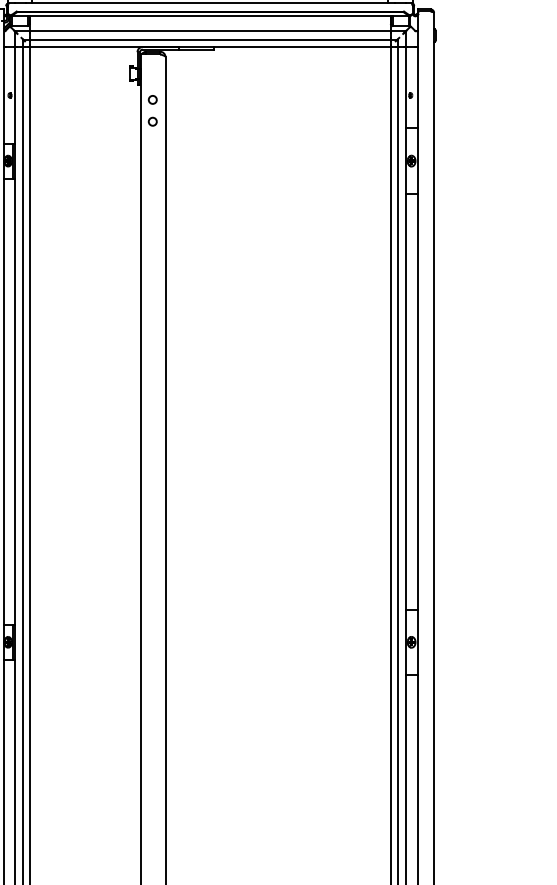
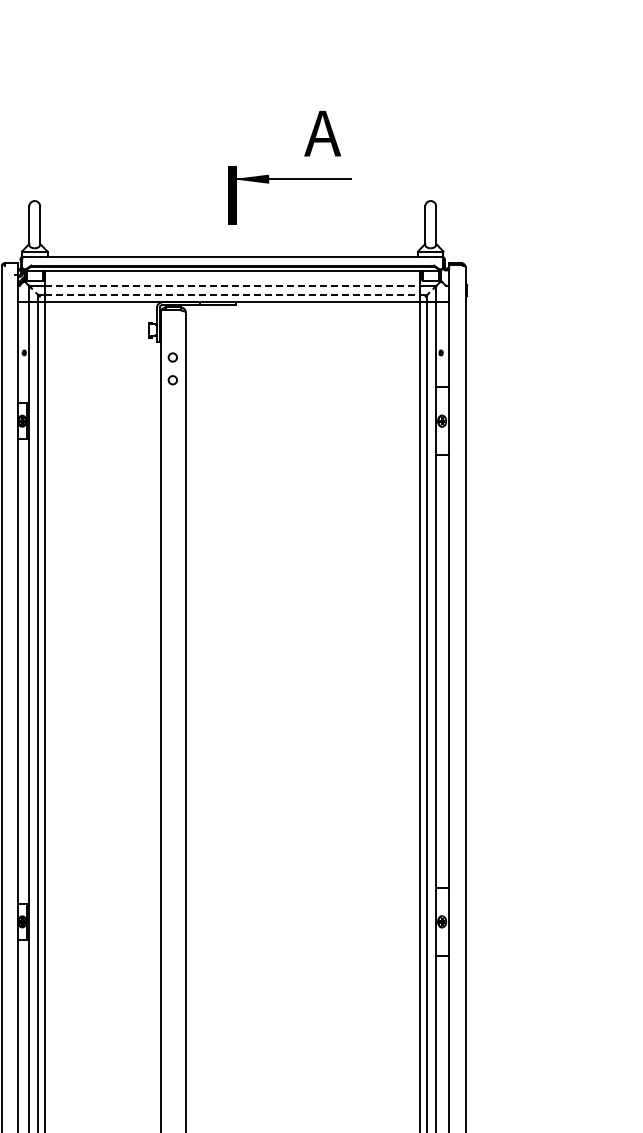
line: (210, 31) -> (232, 286), solid -> dashed
line: (210, 39) -> (232, 294), solid -> dashed

